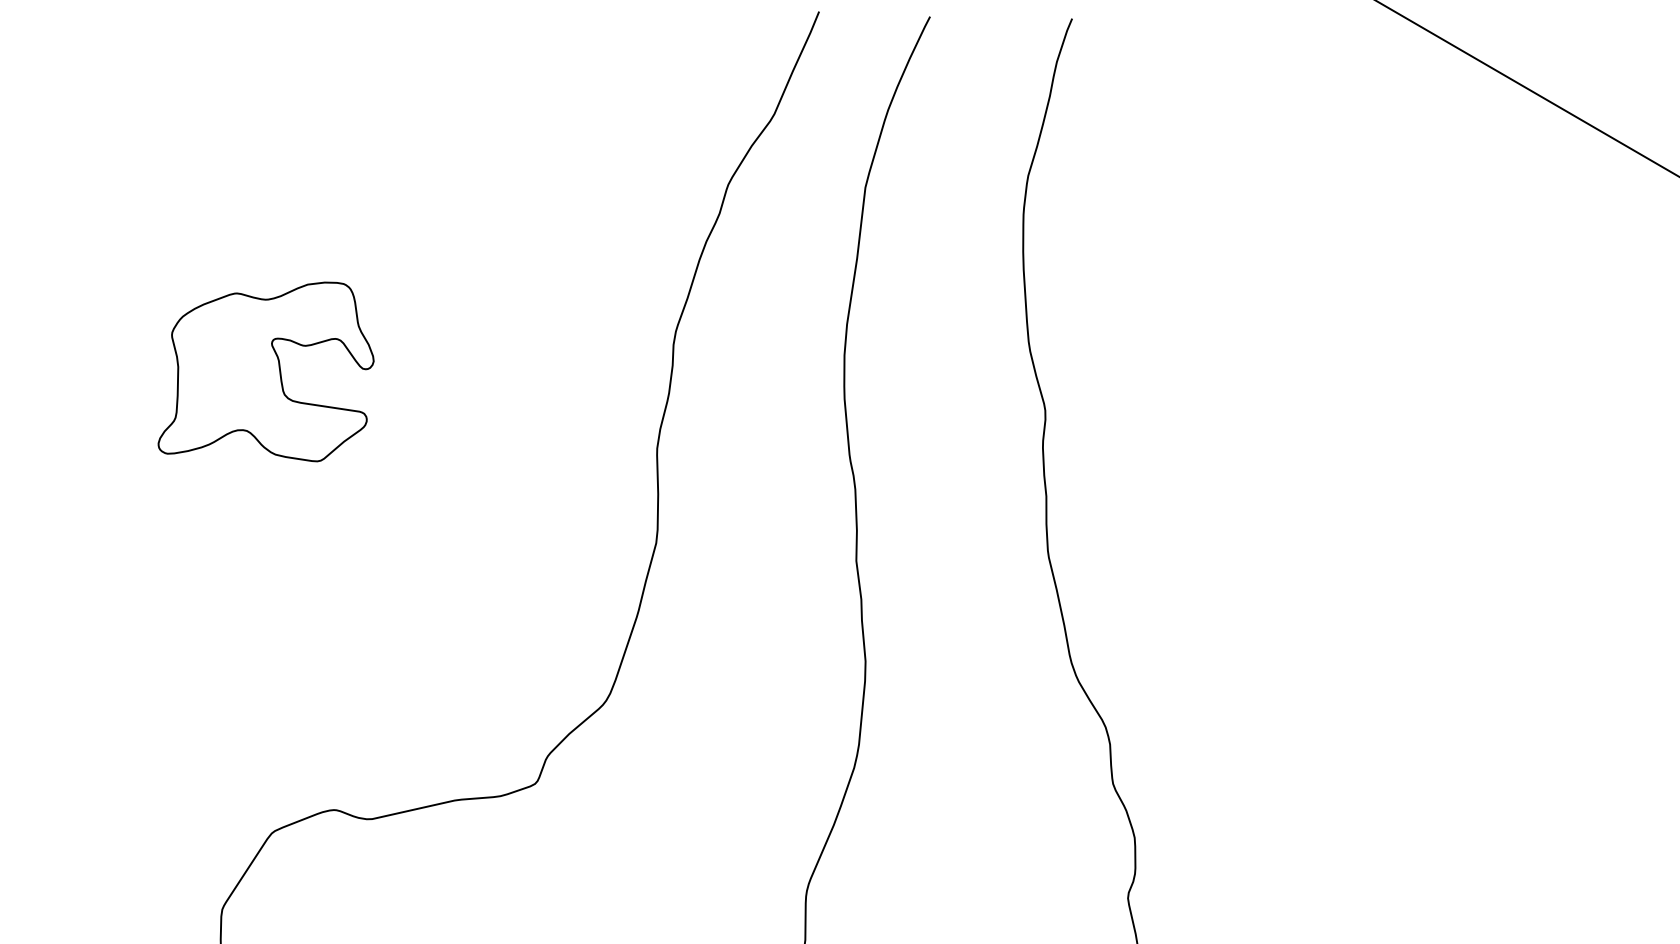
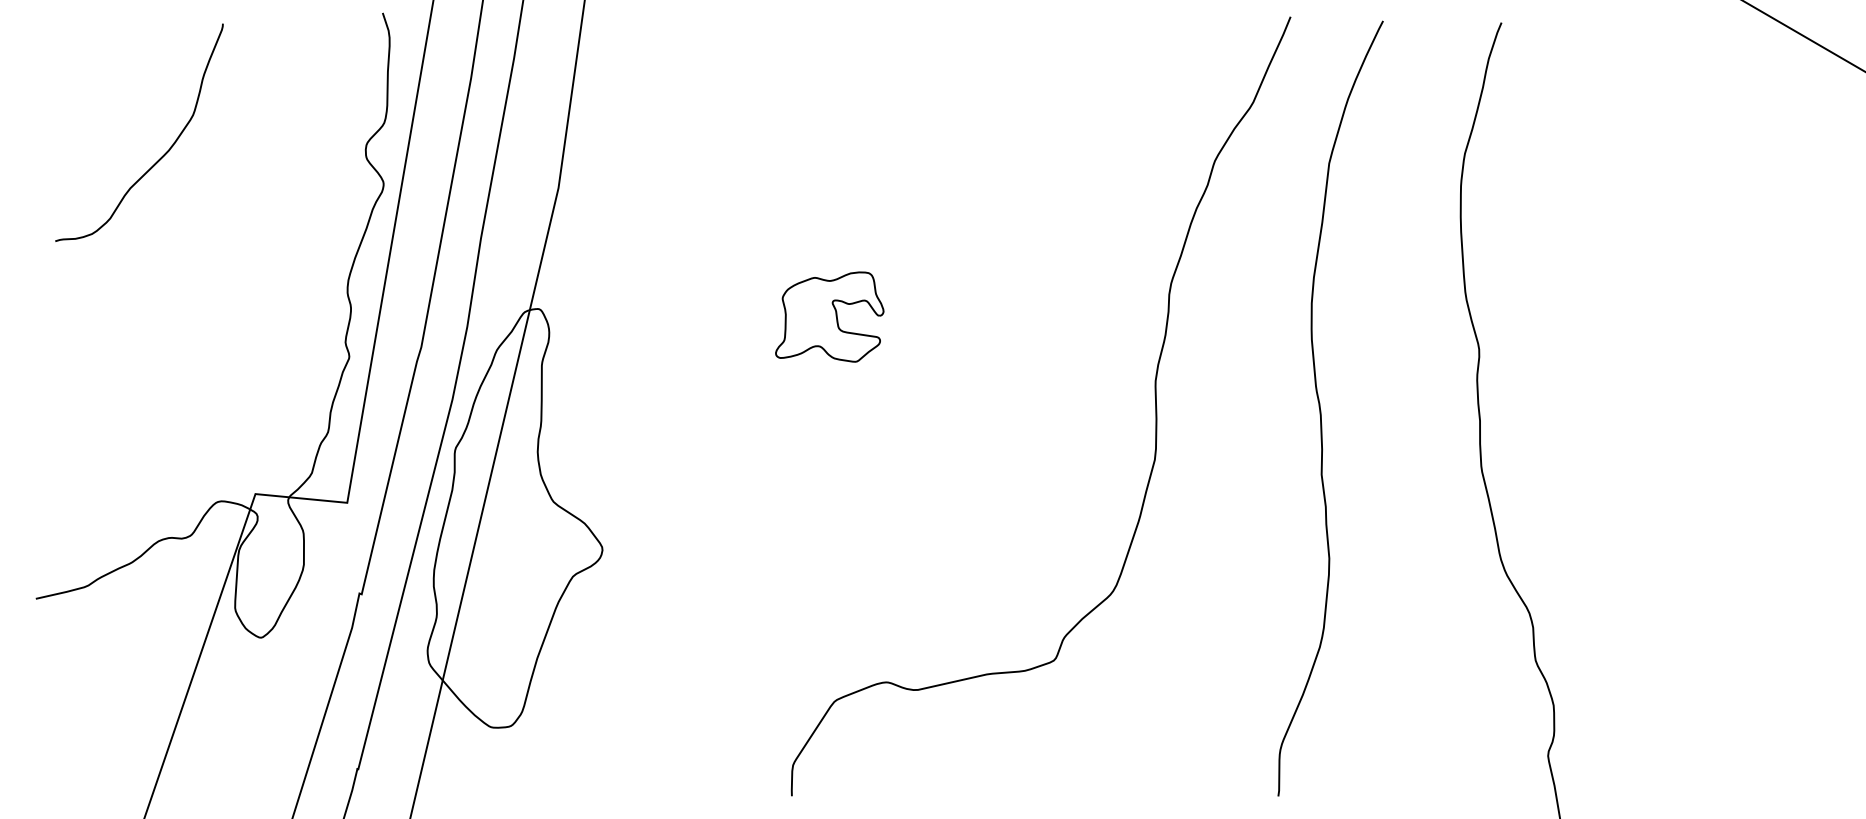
part: (265, 371) -> (829, 316), size x0.6

